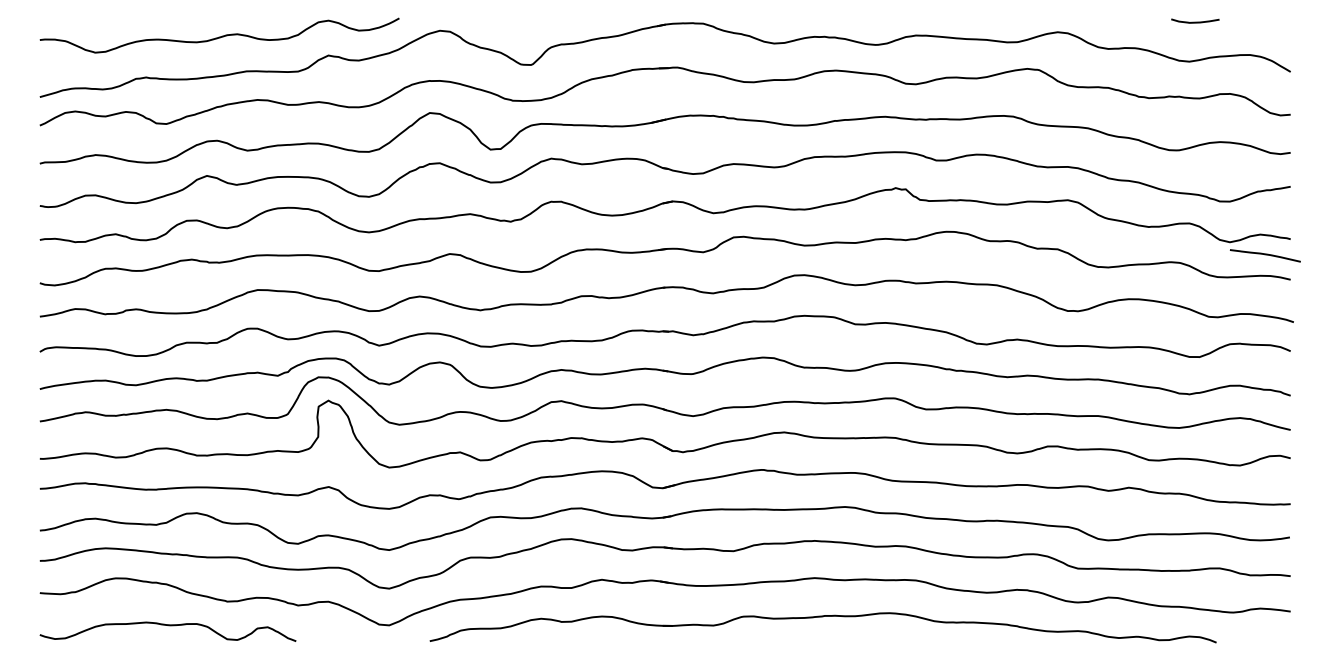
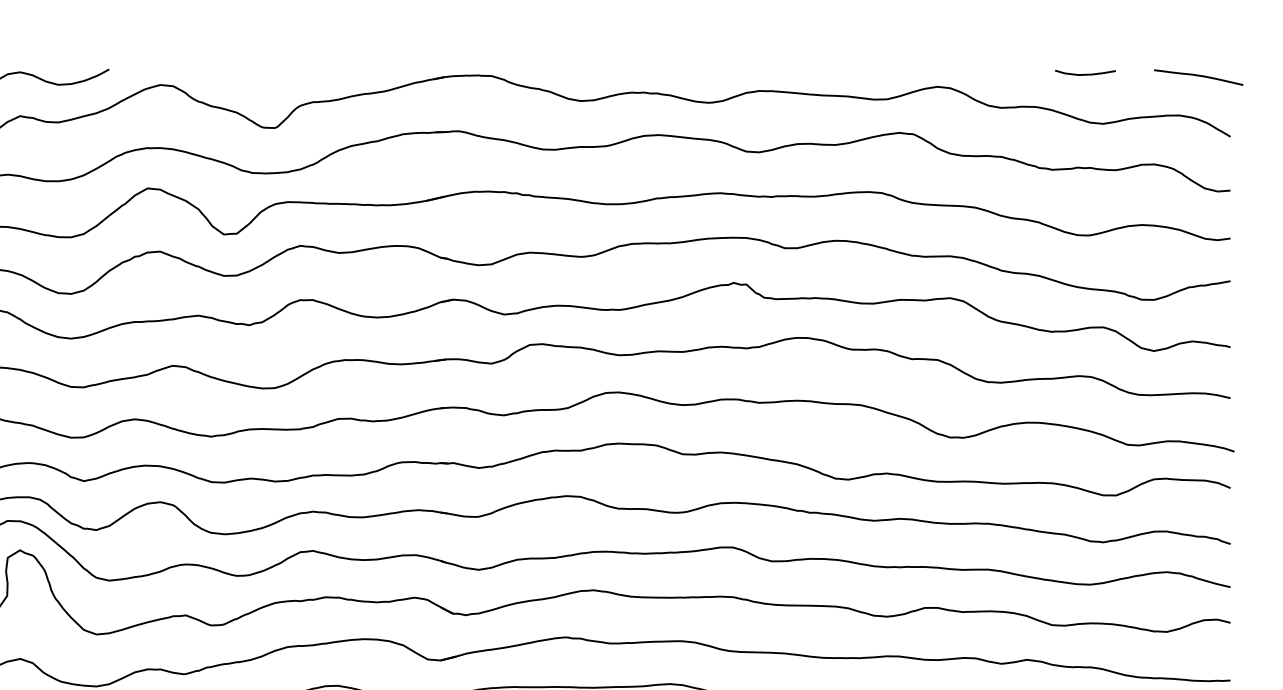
curve: (1195, 21) -> (1085, 73), moved
curve: (1265, 255) -> (1198, 77), moved

